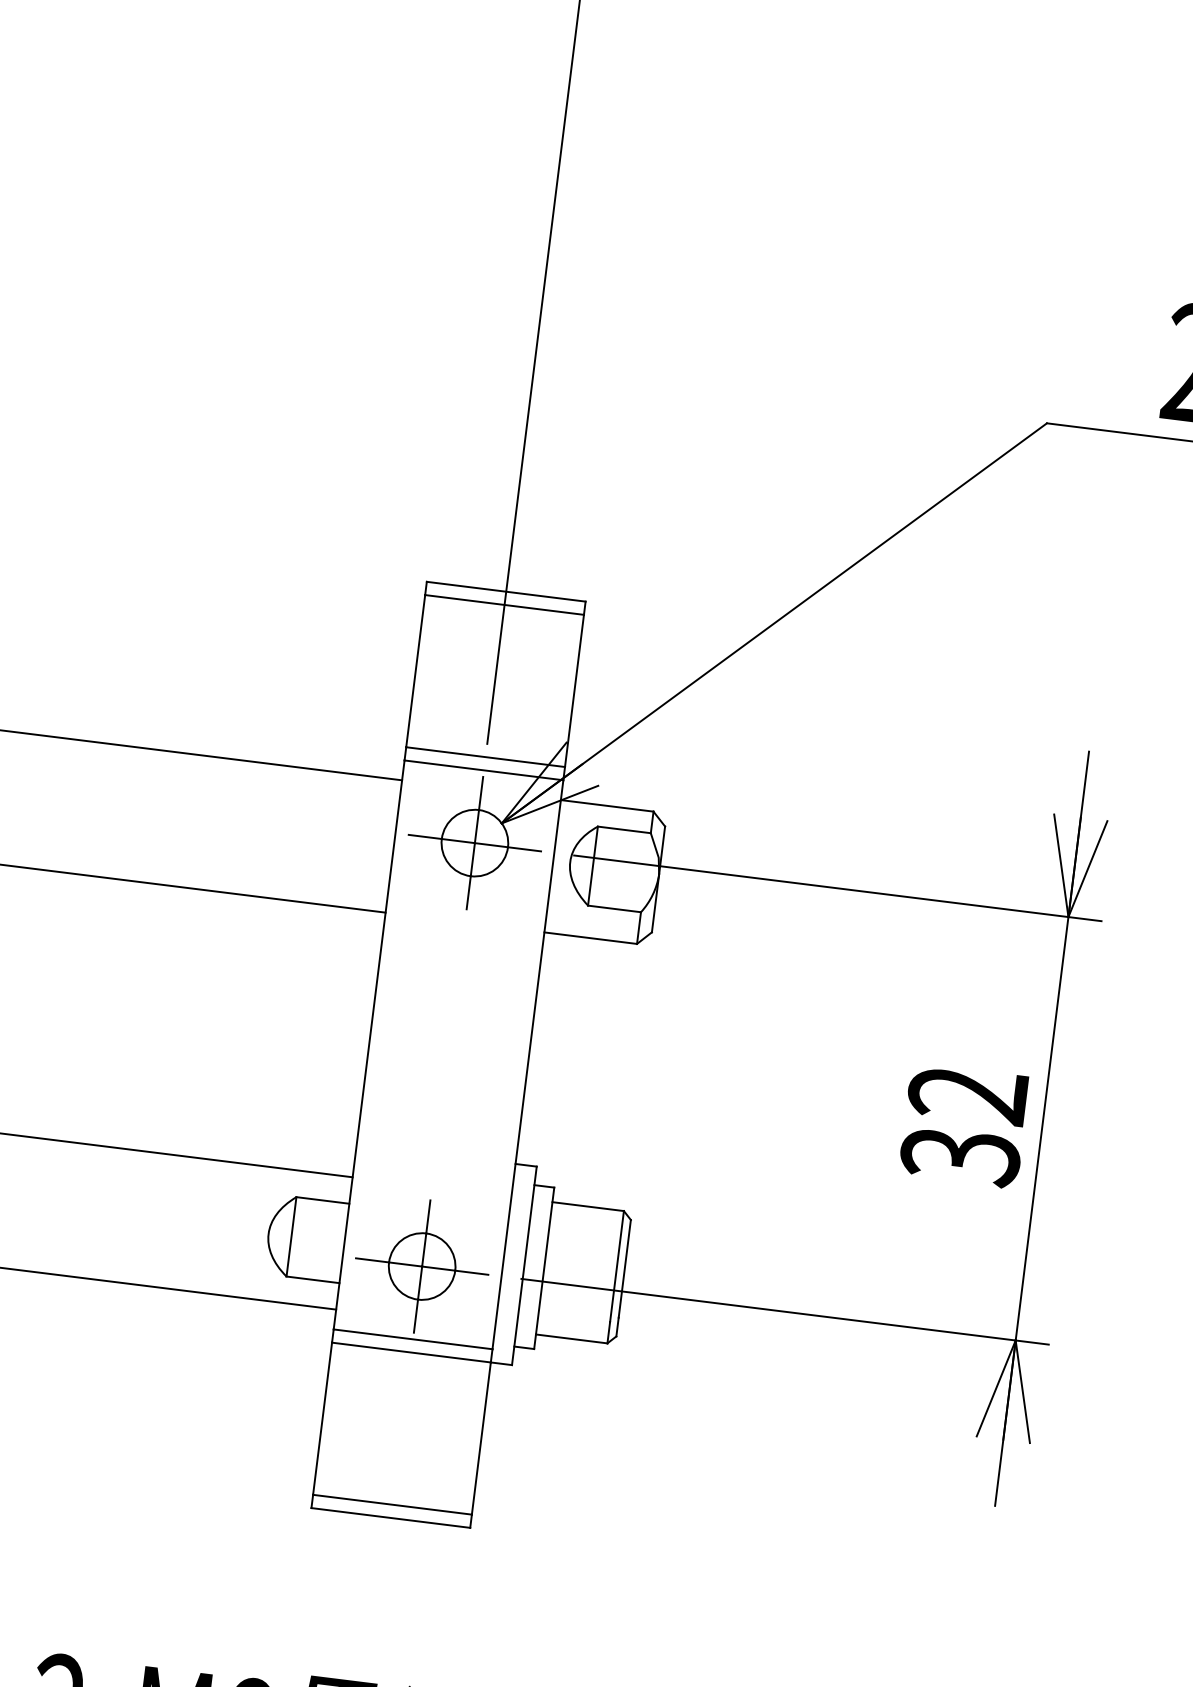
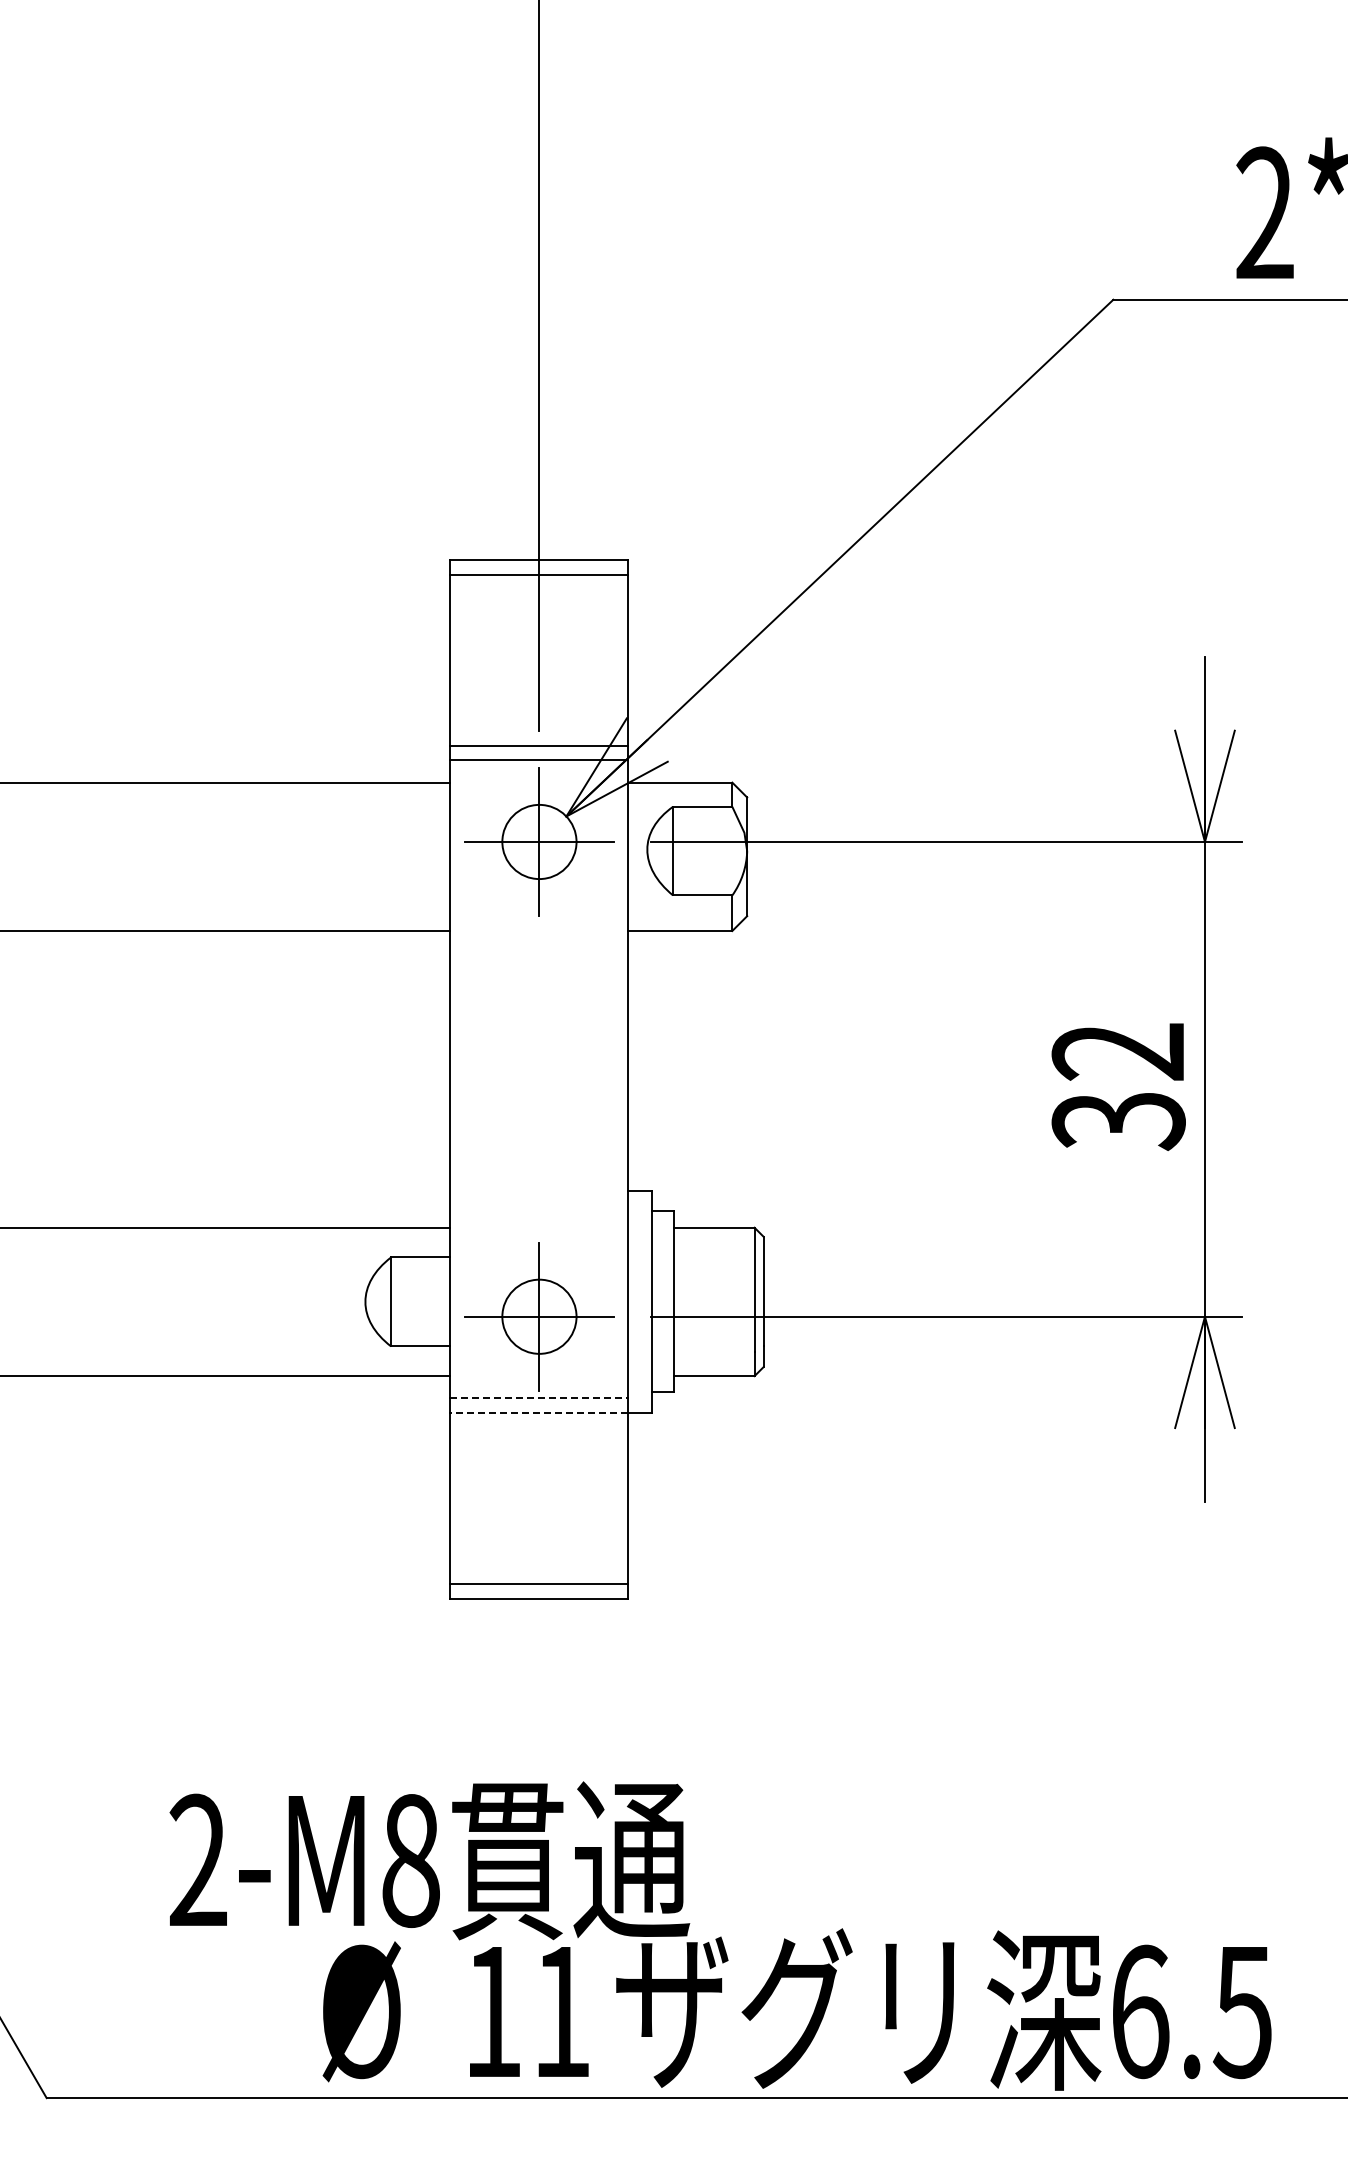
line: (413, 1339) -> (539, 1398), solid -> dashed
line: (410, 1352) -> (538, 1413), solid -> dashed

